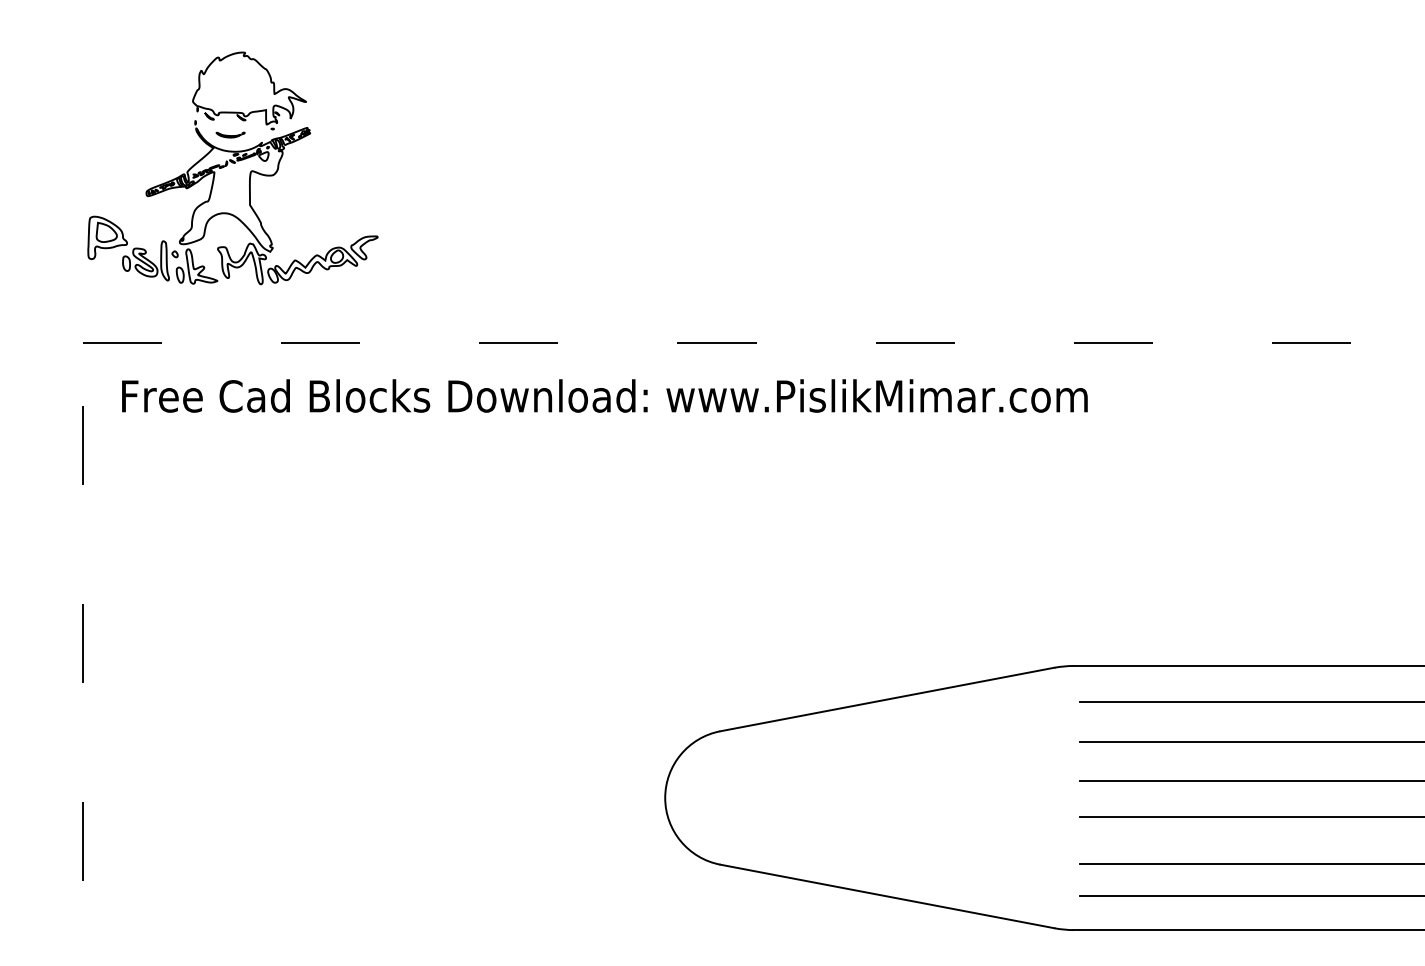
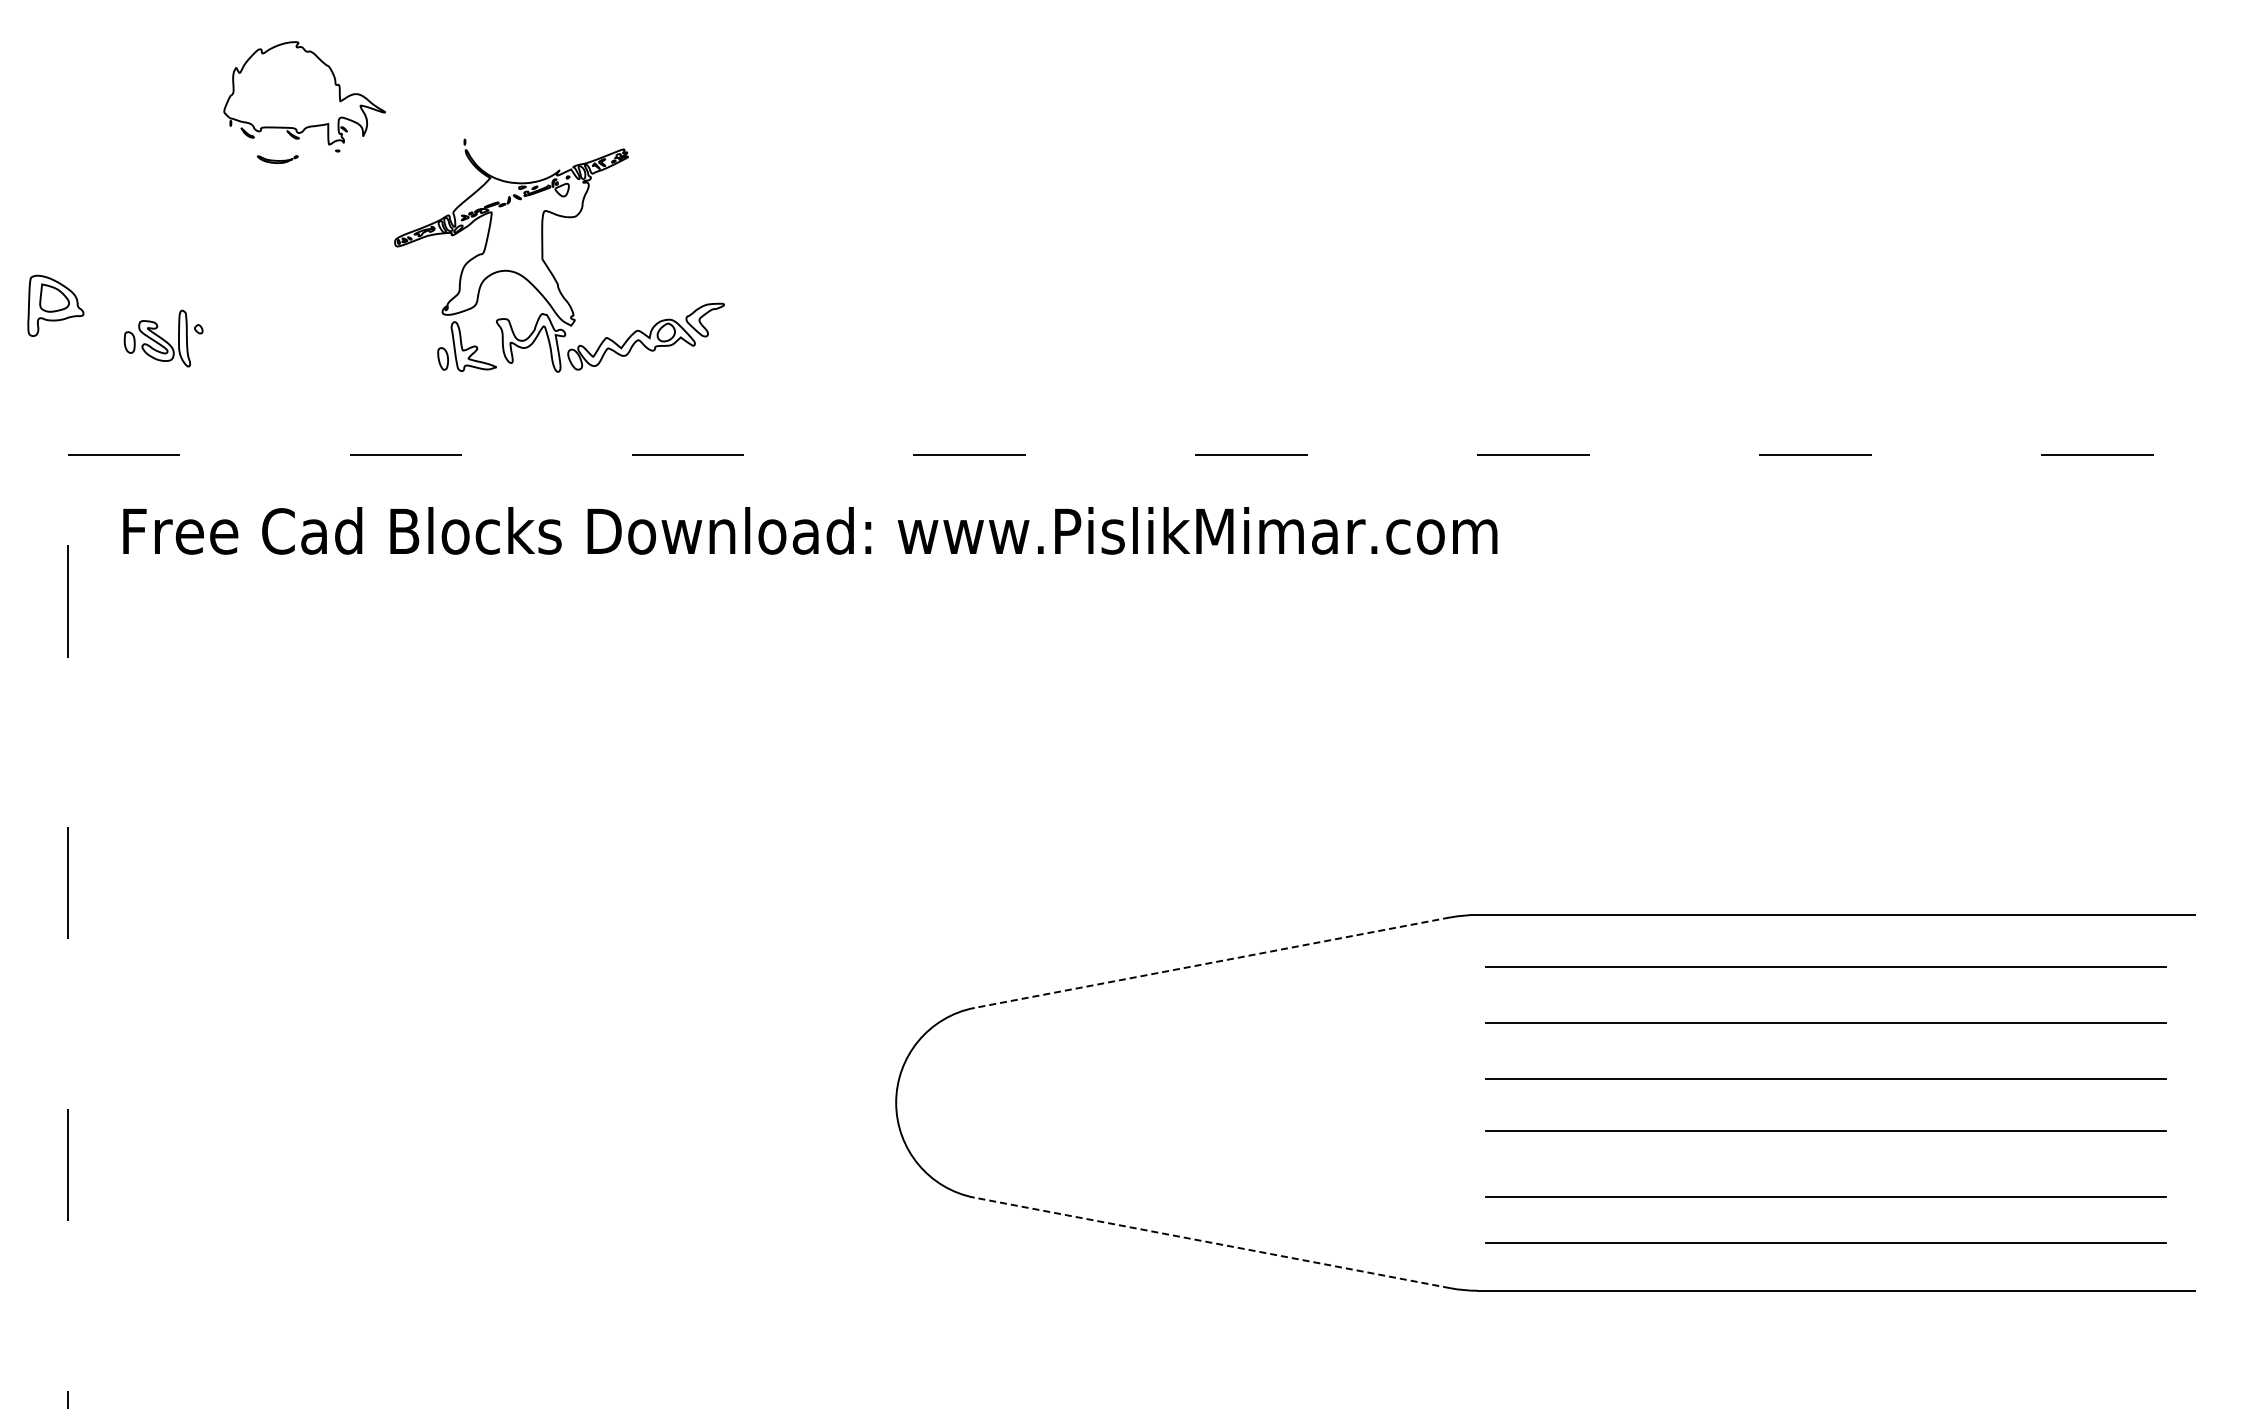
part: (252, 208) -> (546, 263), moved
part: (107, 237) -> (55, 305), moved
line: (887, 699) -> (1212, 962), solid -> dashed
line: (887, 896) -> (1212, 1242), solid -> dashed

